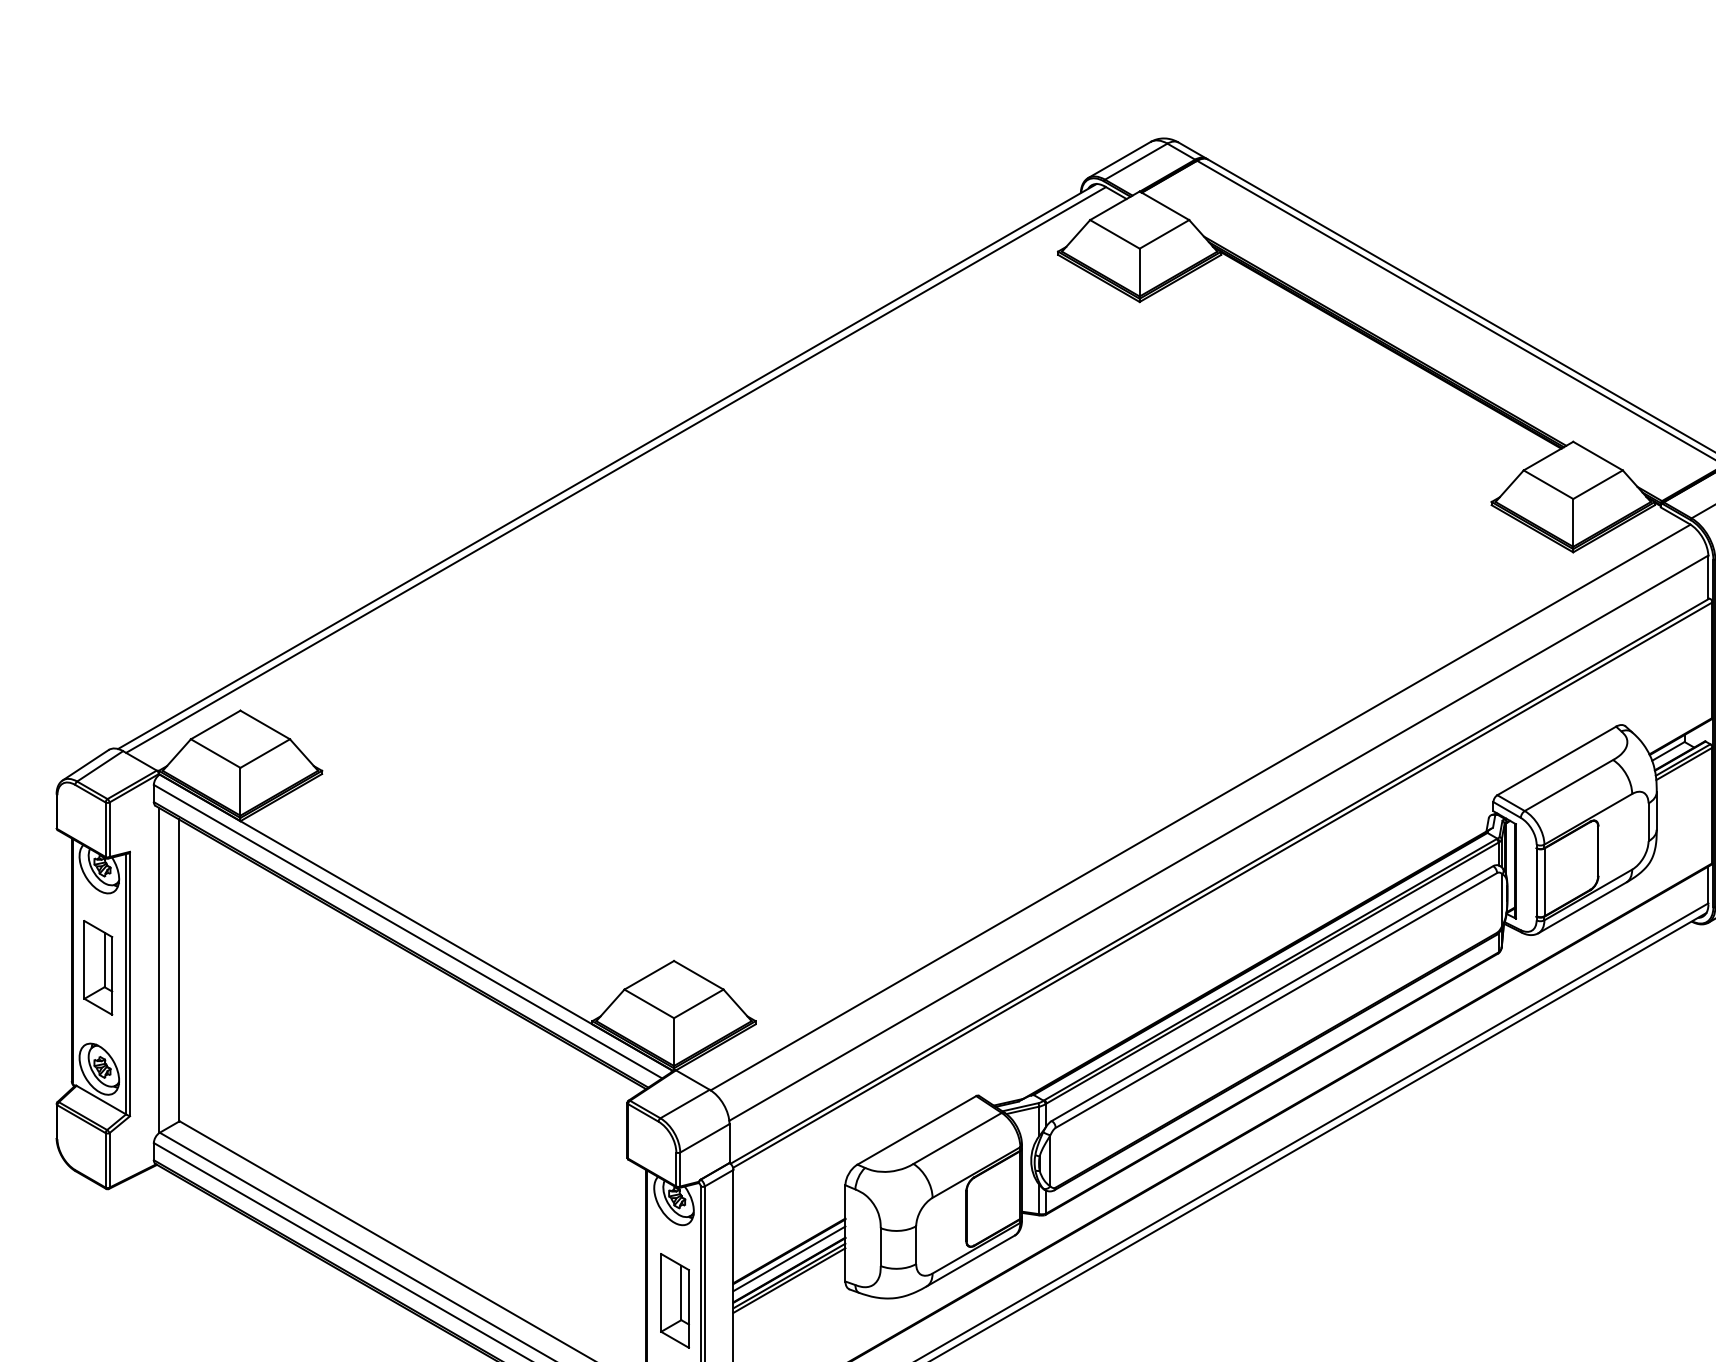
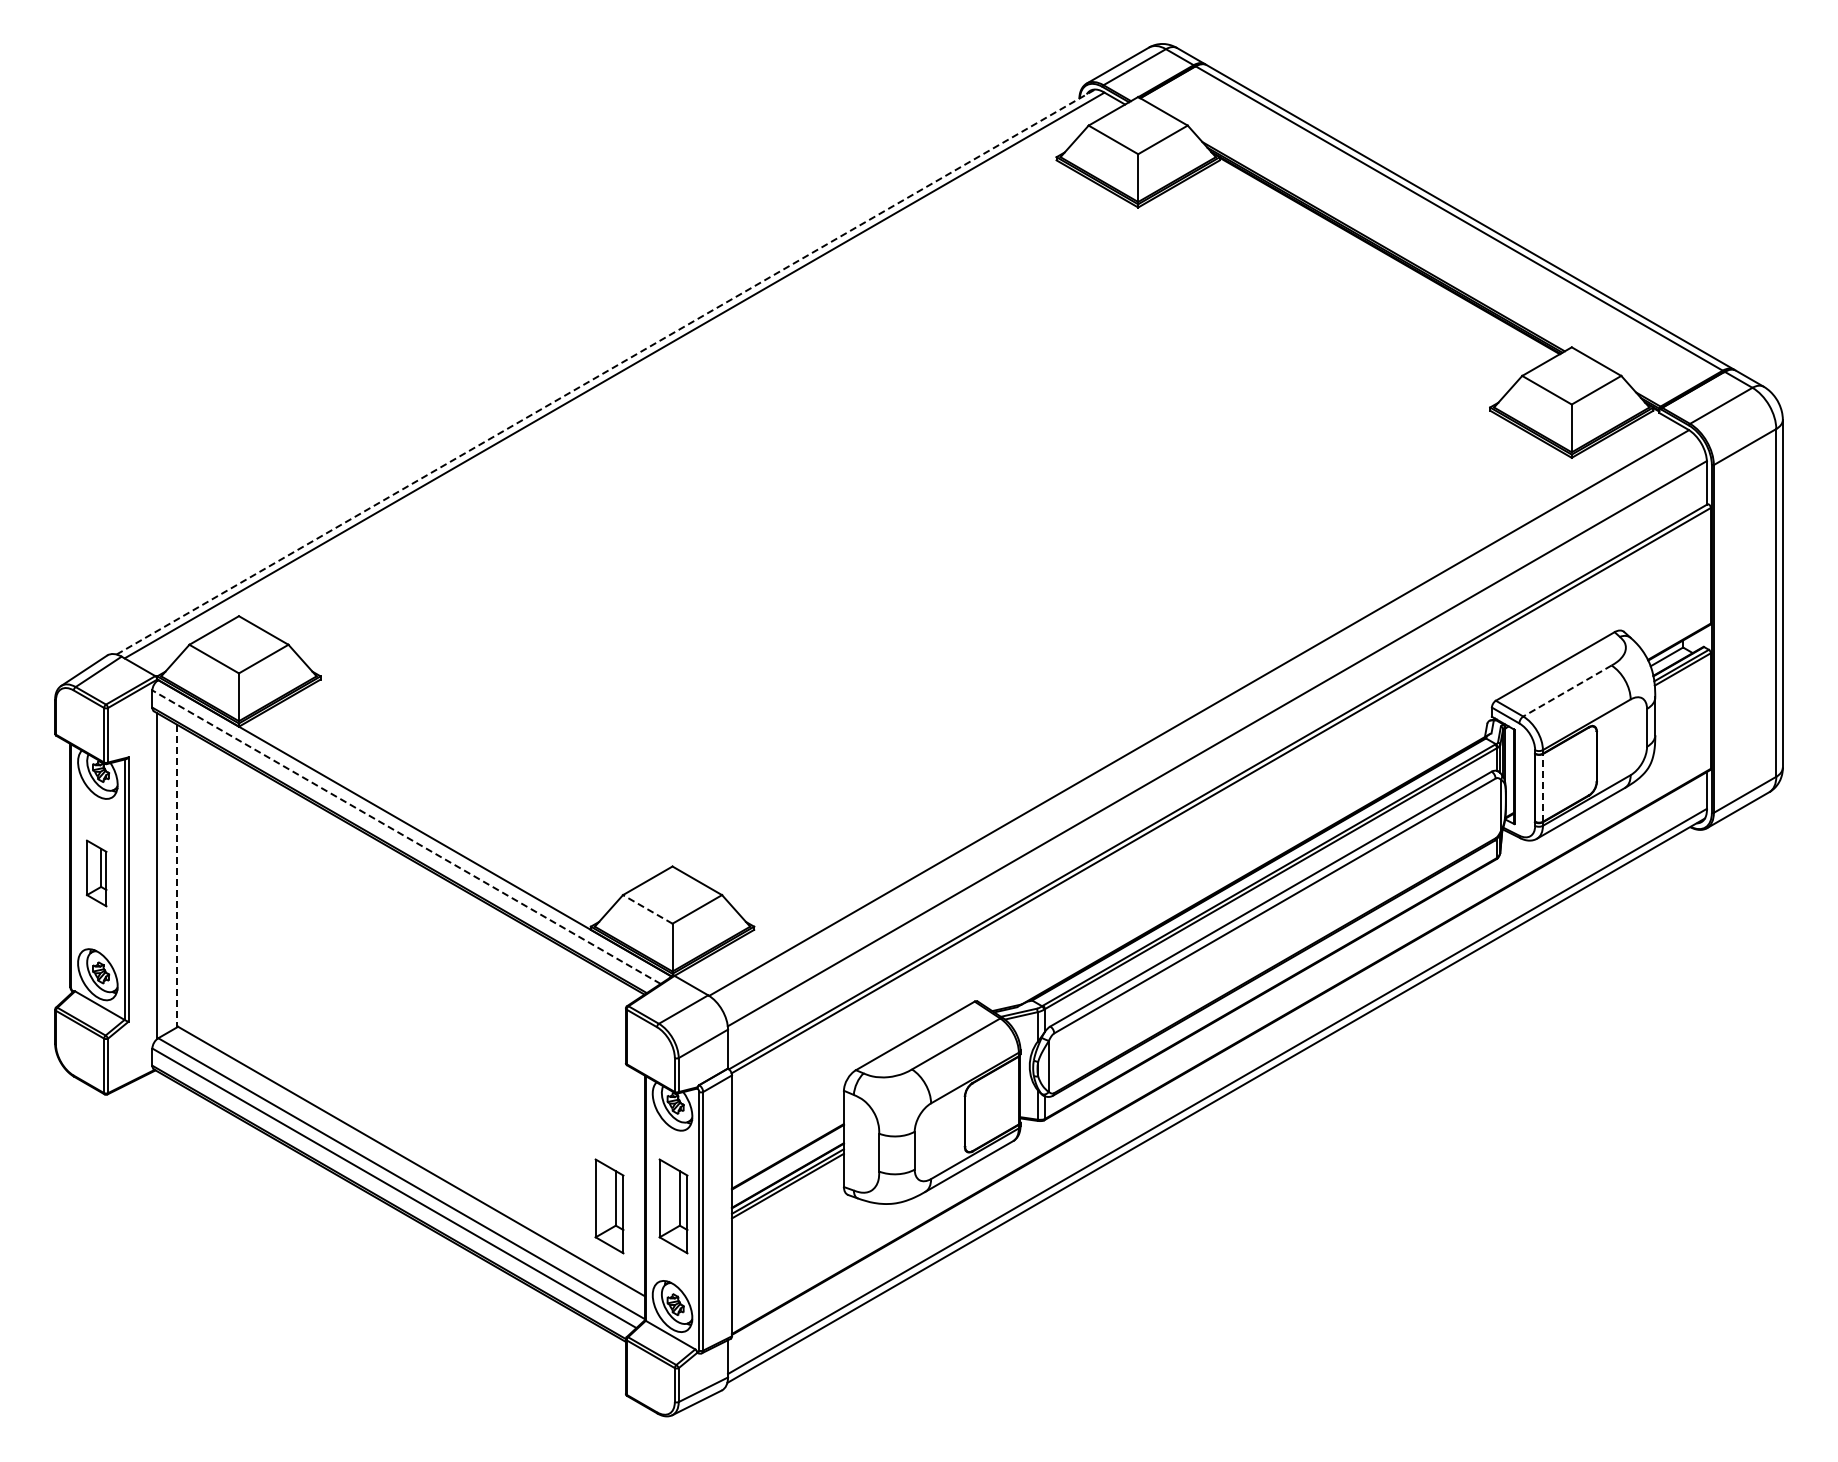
line: (606, 466) -> (605, 372), solid -> dashed
line: (1568, 785) -> (1567, 691), solid -> dashed
line: (1544, 881) -> (1543, 787), solid -> dashed
line: (407, 930) -> (406, 836), solid -> dashed
part: (97, 967) -> (96, 873), size x0.7
line: (178, 970) -> (177, 876), solid -> dashed
line: (648, 1003) -> (647, 909), solid -> dashed
line: (788, 1258) -> (787, 1164), removed
part: (610, 1300) -> (609, 1206), added

